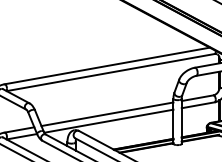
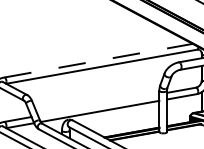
line: (107, 65) -> (98, 60), solid -> dashed
line: (107, 113) -> (98, 104), removed

